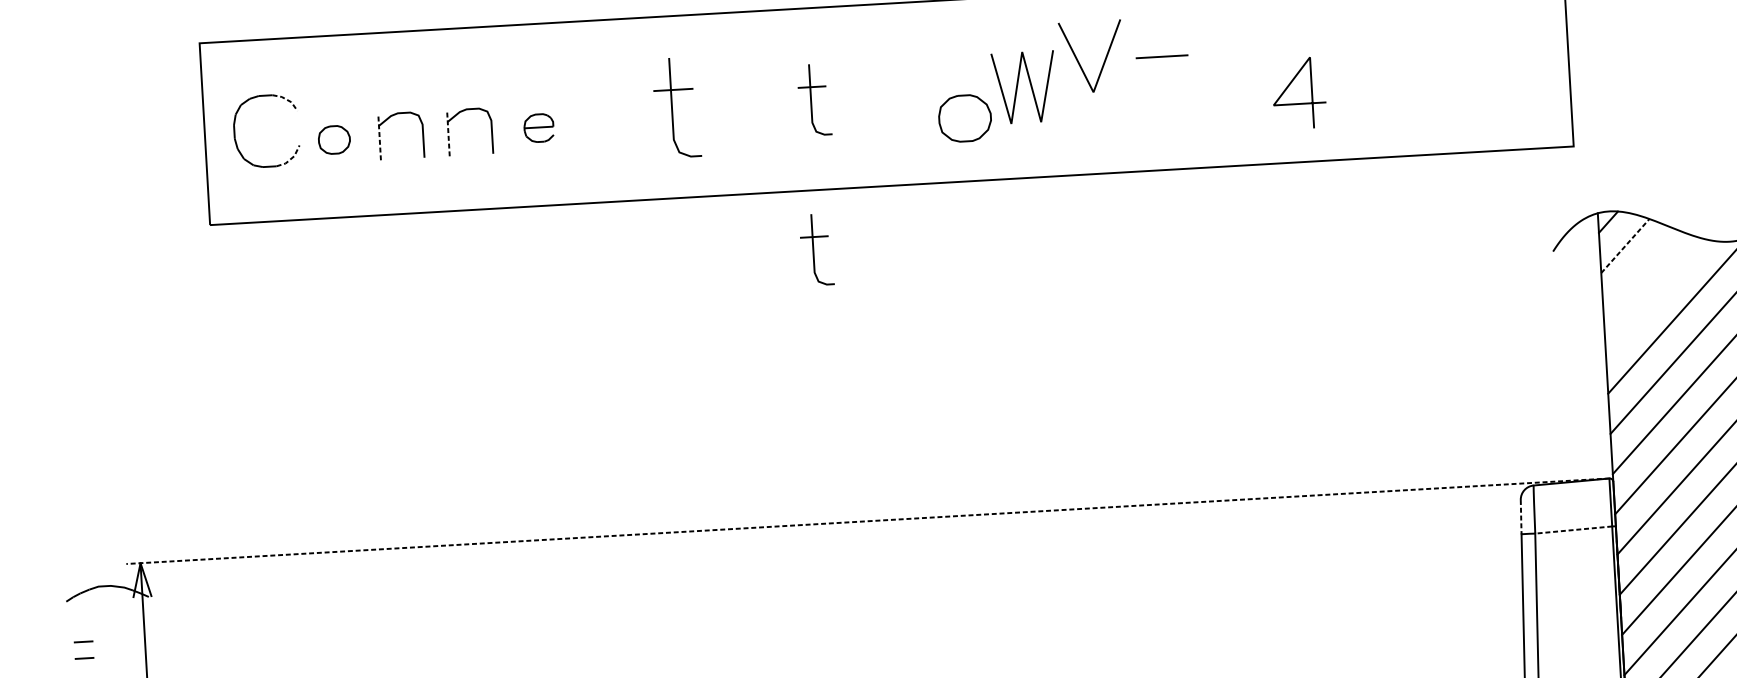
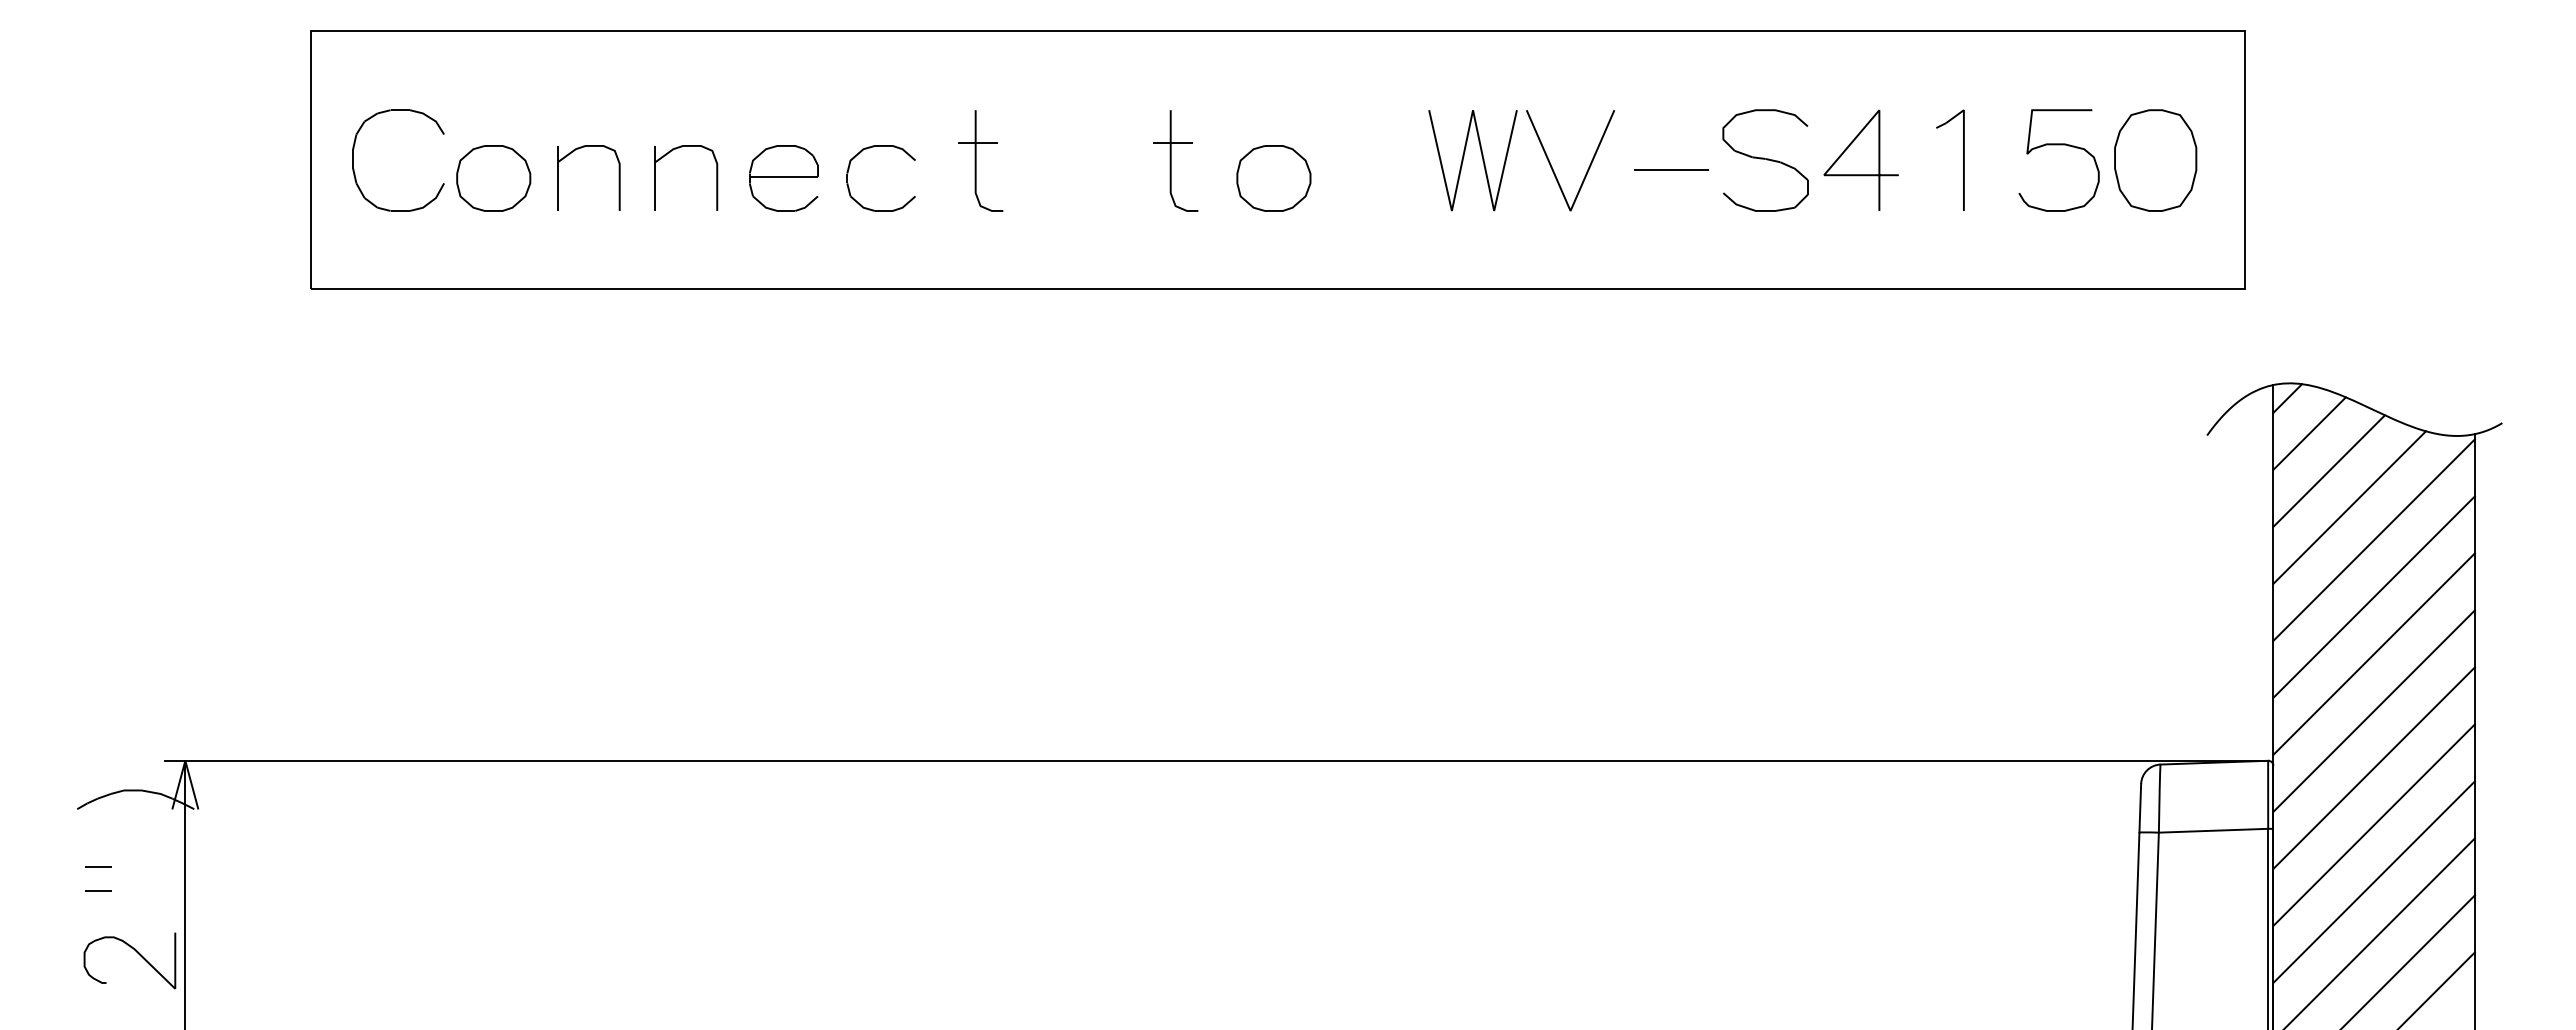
curve: (1436, 53) -> (2058, 145), added
line: (1162, 56) -> (1671, 169), moved
part: (1505, 59) -> (2155, 160), added
line: (1079, 63) -> (1553, 168), moved
part: (1370, 66) -> (1963, 159), added
part: (1230, 75) -> (1765, 160), added
line: (287, 100) -> (430, 118), dashed -> solid
line: (1299, 103) -> (1860, 174), moved
part: (676, 107) -> (980, 160), size x0.71
part: (964, 118) -> (1273, 178), moved
part: (538, 128) -> (783, 178), size x1.67
line: (448, 133) -> (655, 178), dashed -> solid
line: (379, 137) -> (557, 178), dashed -> solid
part: (334, 140) -> (493, 178), size x1.67
part: (604, 146) -> (874, 209), added
line: (290, 158) -> (430, 201), dashed -> solid
line: (1625, 245) -> (2310, 433), dashed -> solid
part: (816, 249) -> (1166, 372), removed
line: (1640, 271) -> (2328, 470), added
line: (1656, 296) -> (2349, 507), added
line: (1521, 517) -> (2140, 808), dashed -> solid
line: (867, 521) -> (1216, 760), dashed -> solid
line: (1573, 529) -> (2213, 830), dashed -> solid

